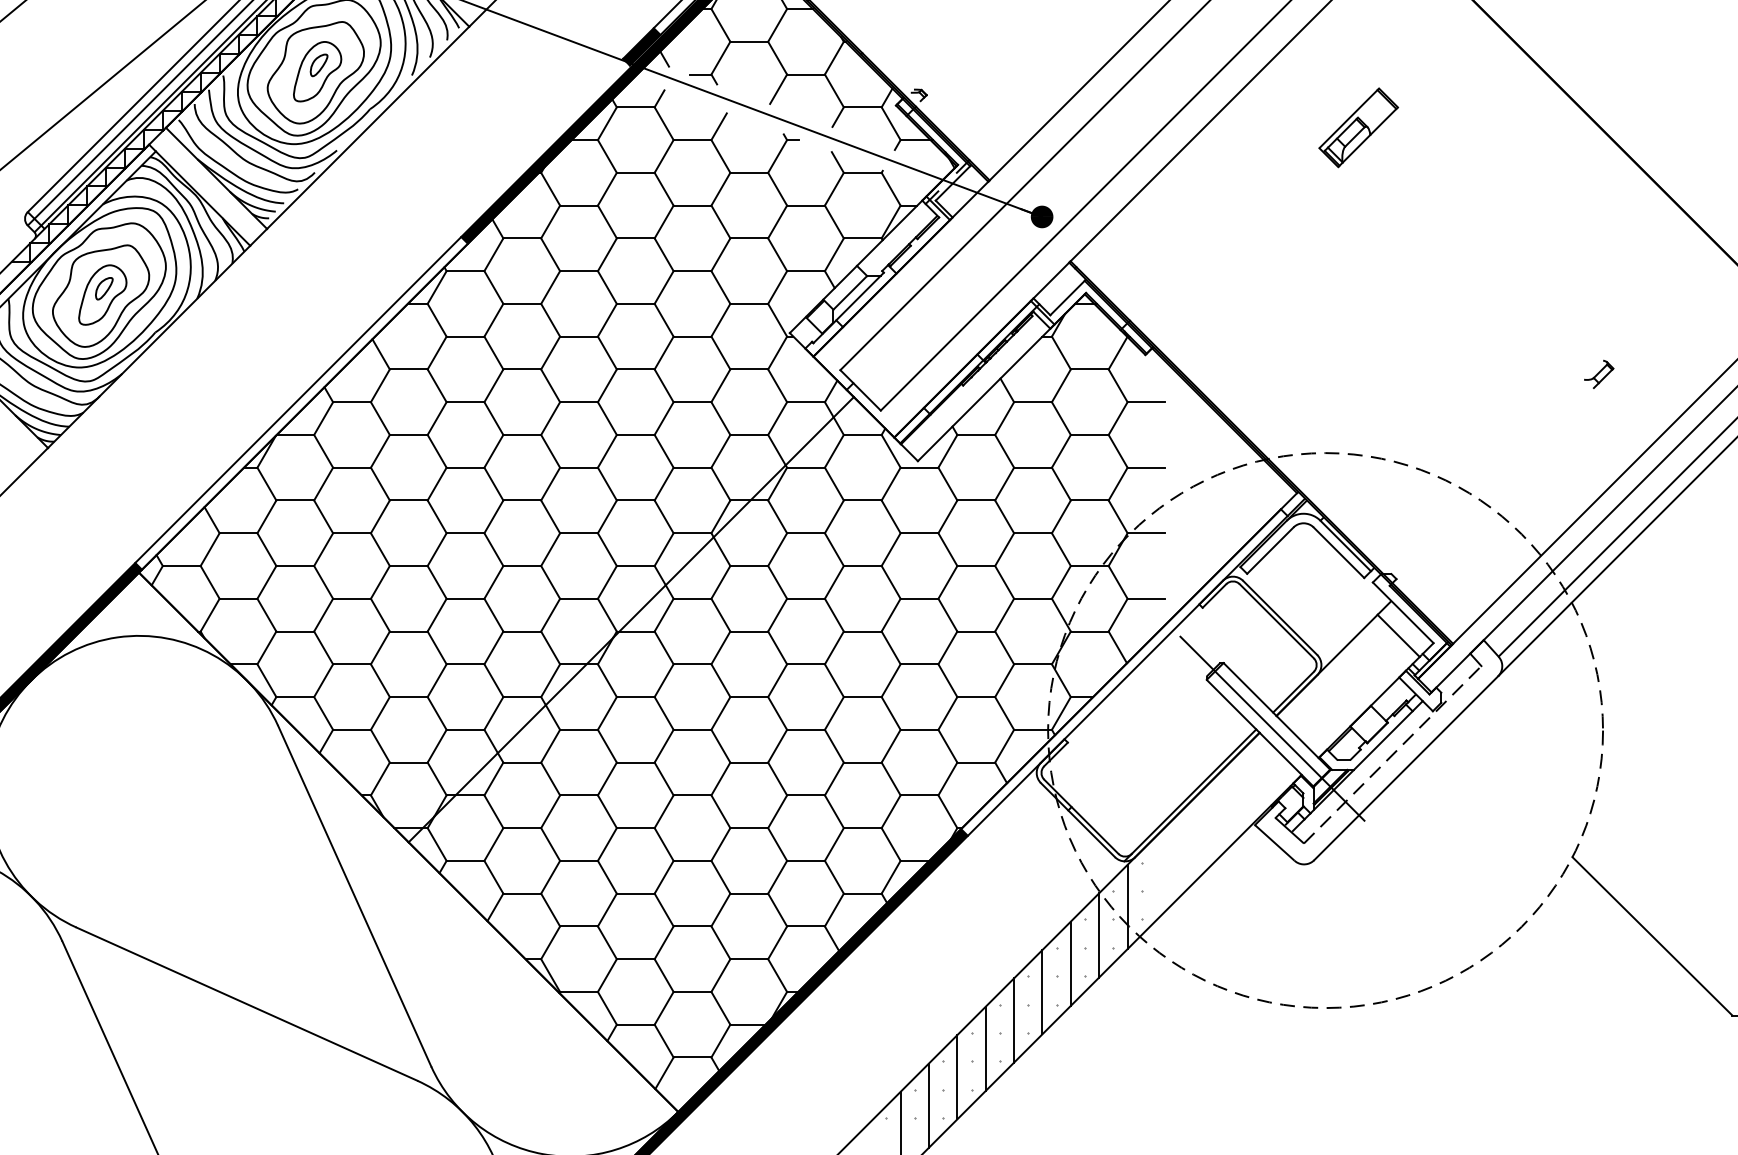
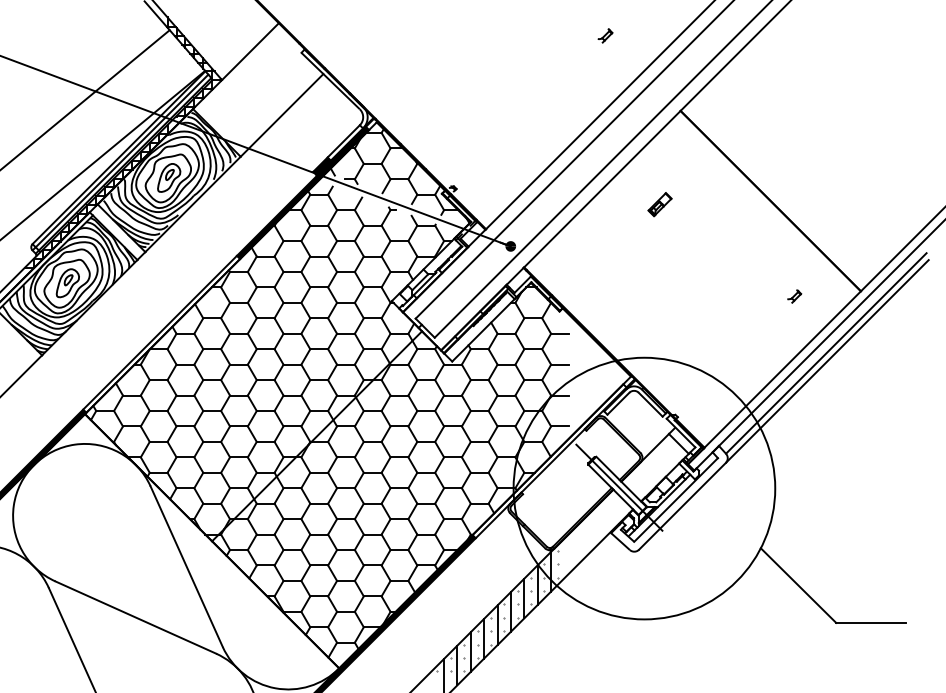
part: (1357, 128) -> (659, 204), size x0.62
part: (1599, 374) -> (794, 296), moved
circle: (1325, 730) -> (644, 488), dashed -> solid
line: (1393, 753) -> (676, 499), dashed -> solid

